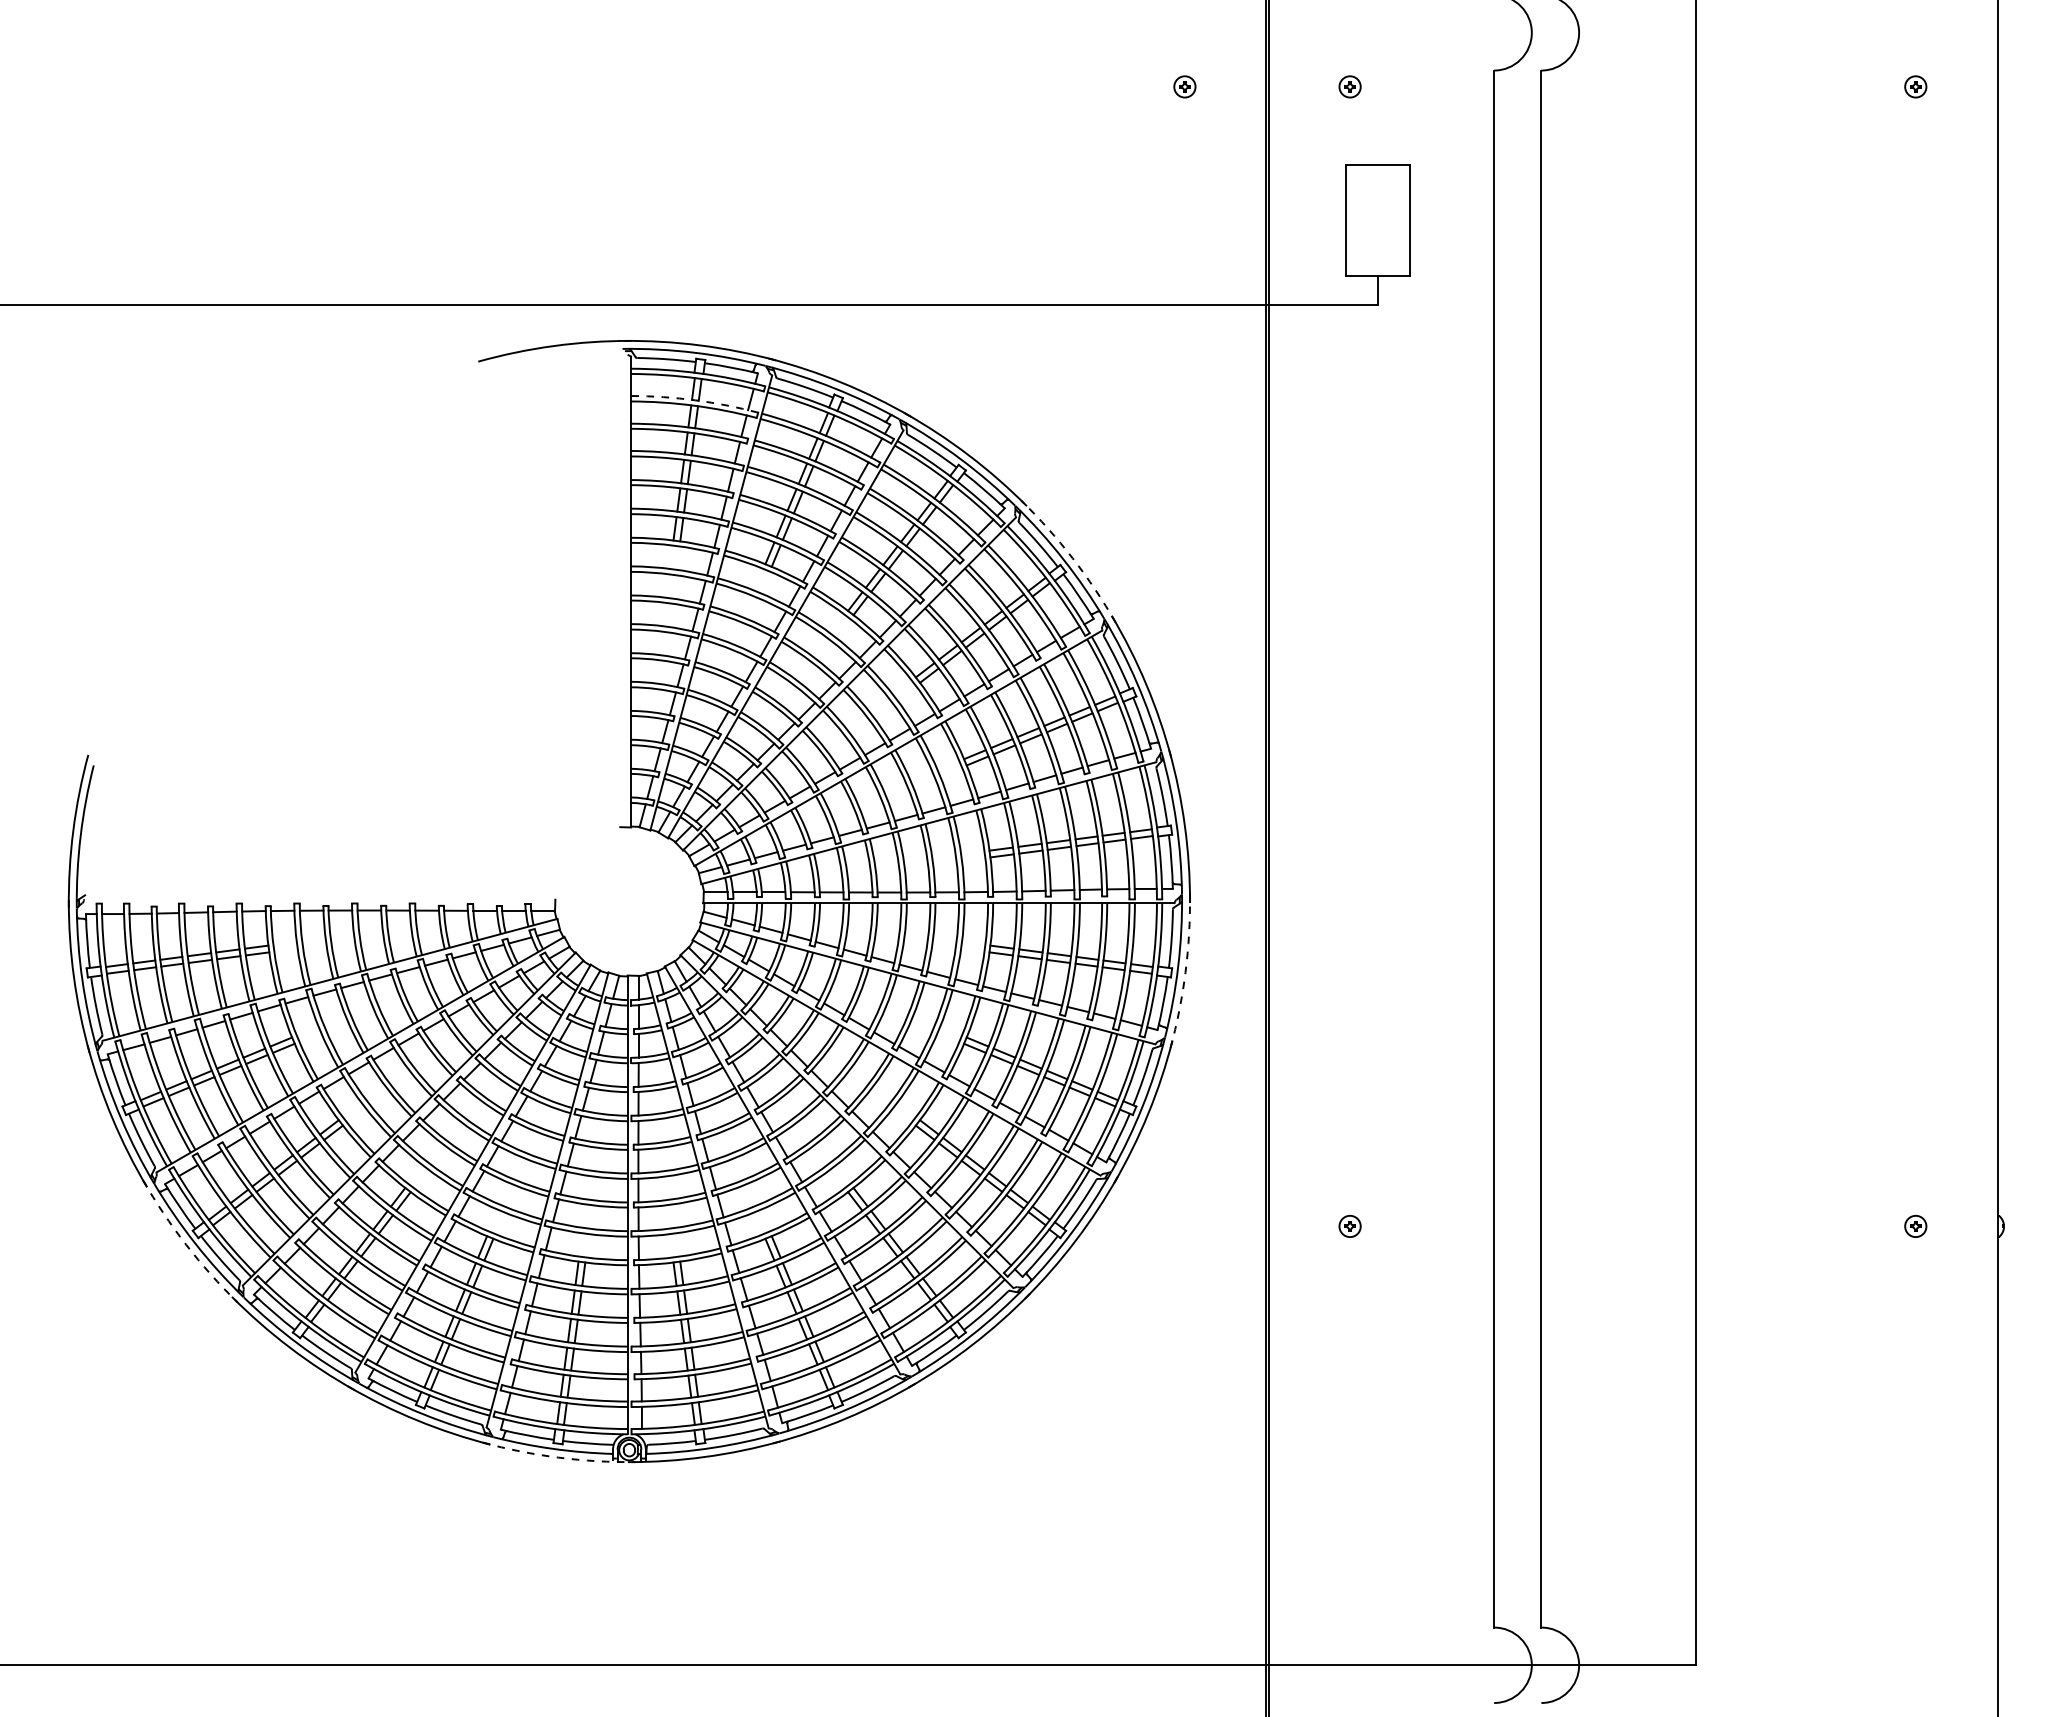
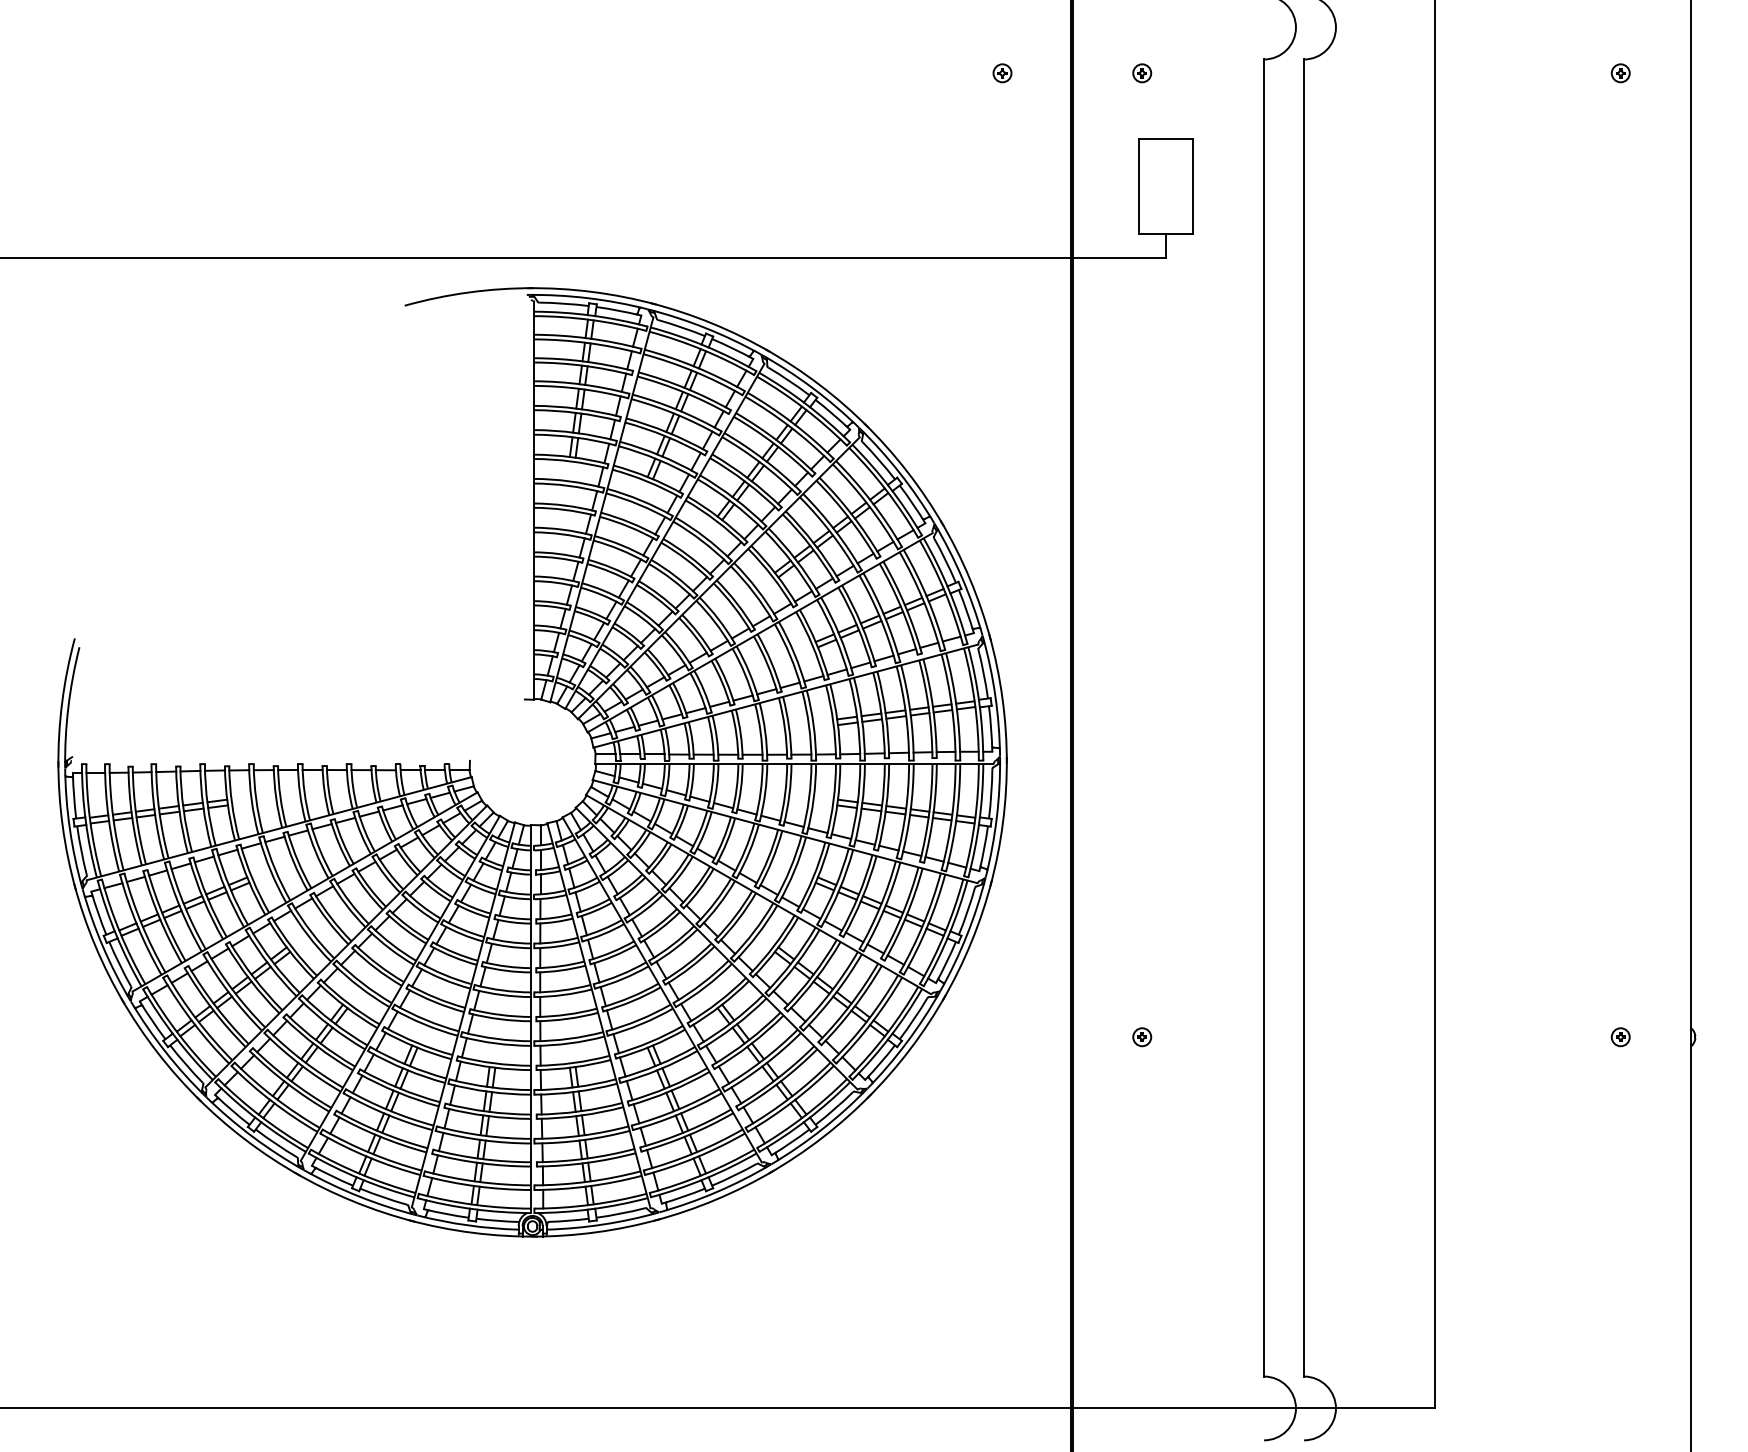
arc: (695, 400) -> (588, 338), dashed -> solid
arc: (1072, 558) -> (907, 472), dashed -> solid
arc: (1185, 972) -> (1002, 822), dashed -> solid
arc: (186, 1244) -> (157, 1052), dashed -> solid
arc: (558, 1457) -> (472, 1232), dashed -> solid

